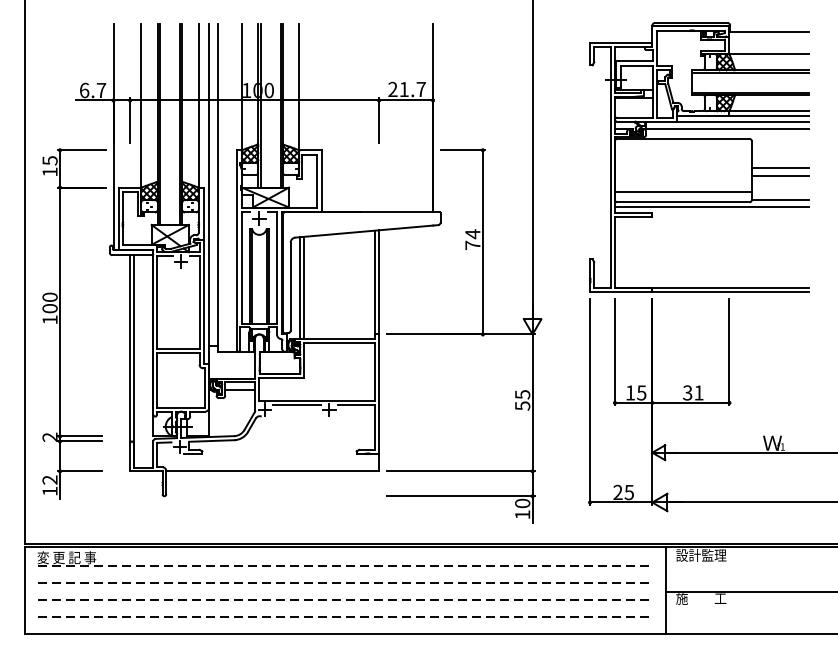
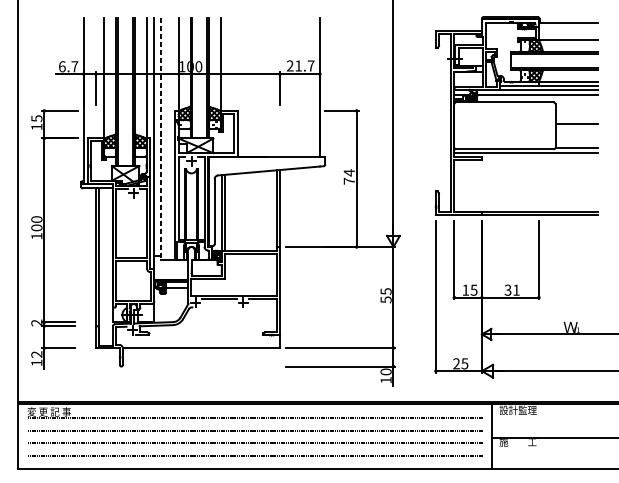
line: (780, 176) -> (576, 130), removed
line: (217, 187) -> (160, 138), solid -> dashed
line: (683, 192) -> (504, 142), removed

